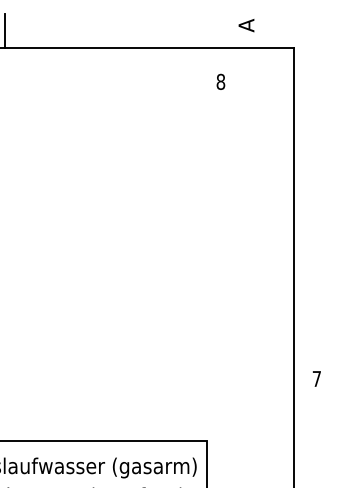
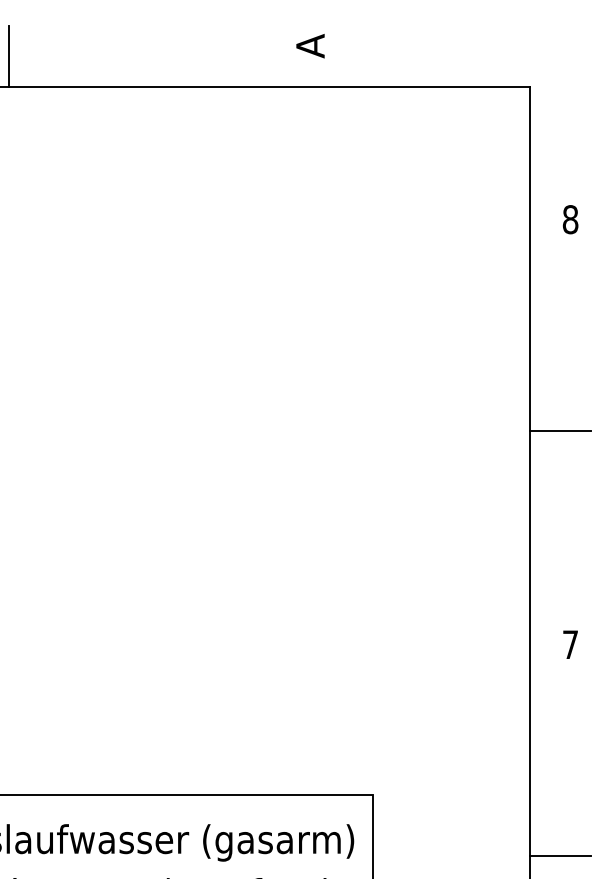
text: (246, 25) -> (310, 46), moved
text: (220, 81) -> (569, 218), moved
line: (311, 239) -> (560, 431), added
text: (316, 378) -> (569, 643), moved
line: (311, 475) -> (560, 856), added

